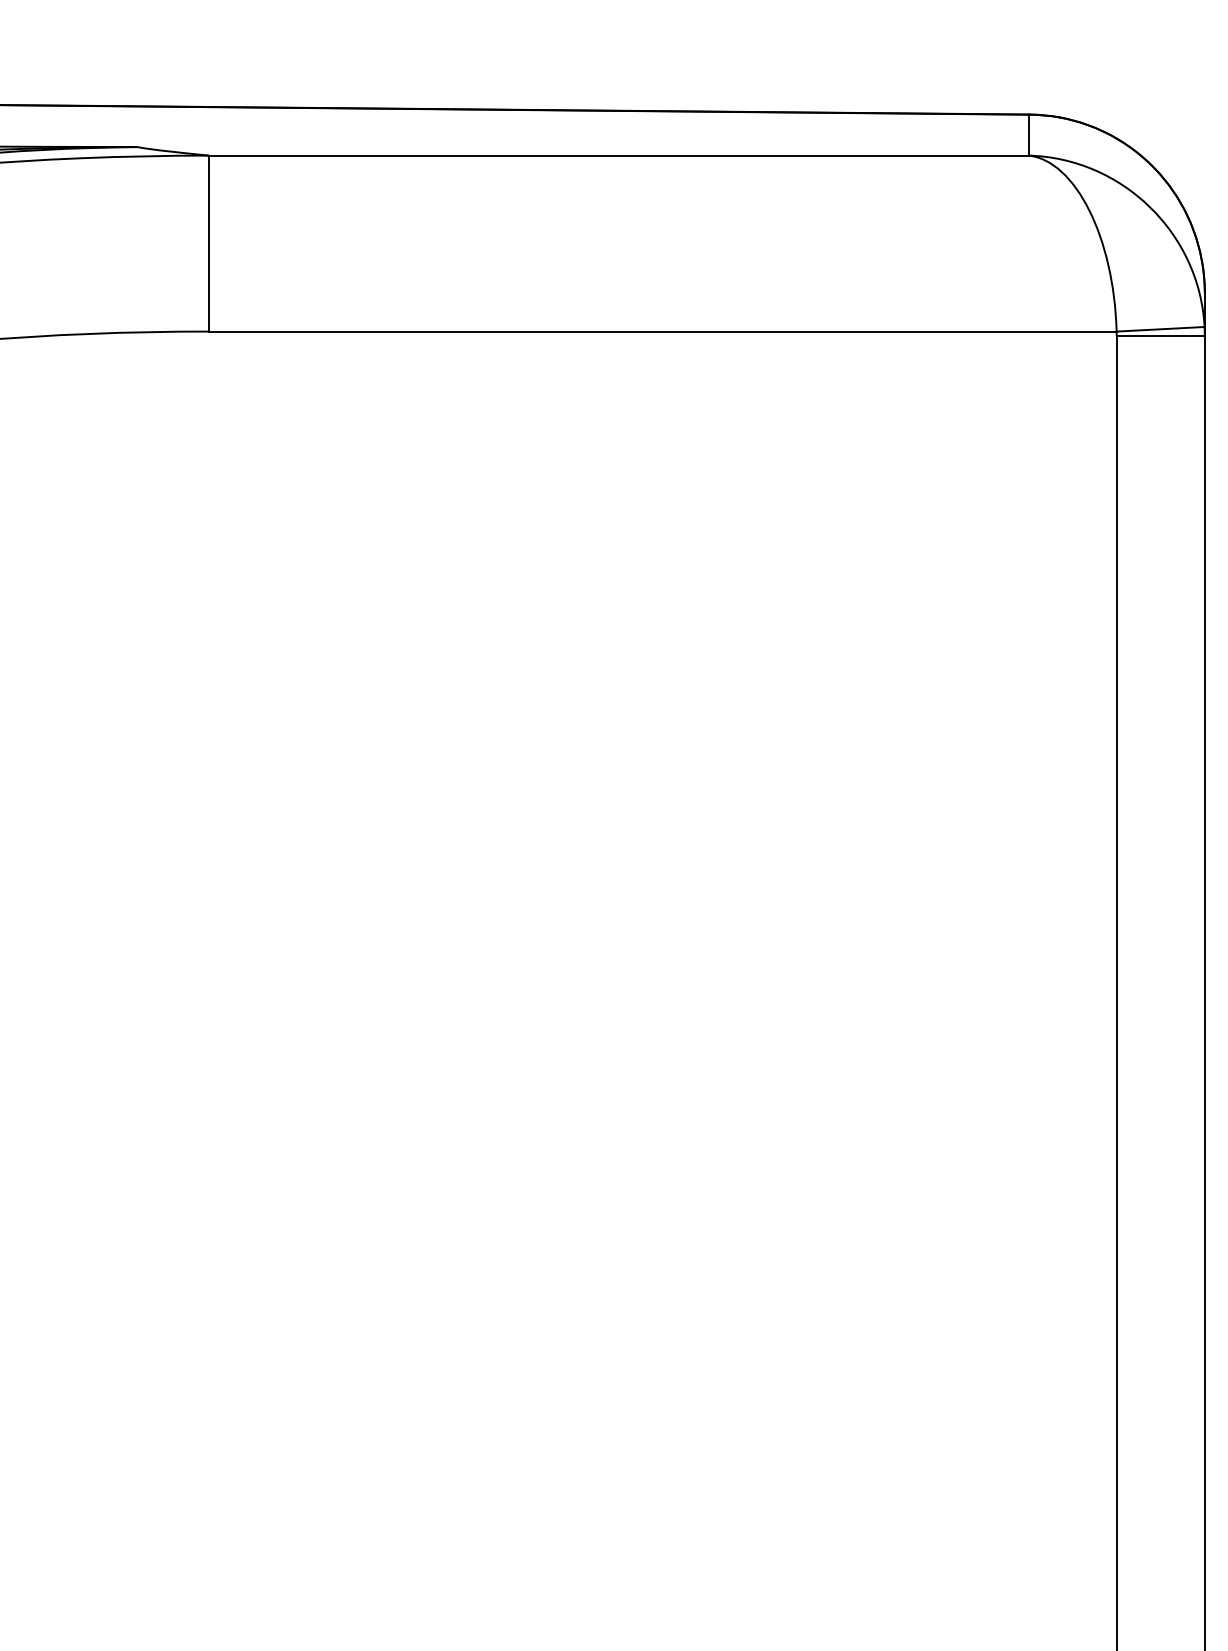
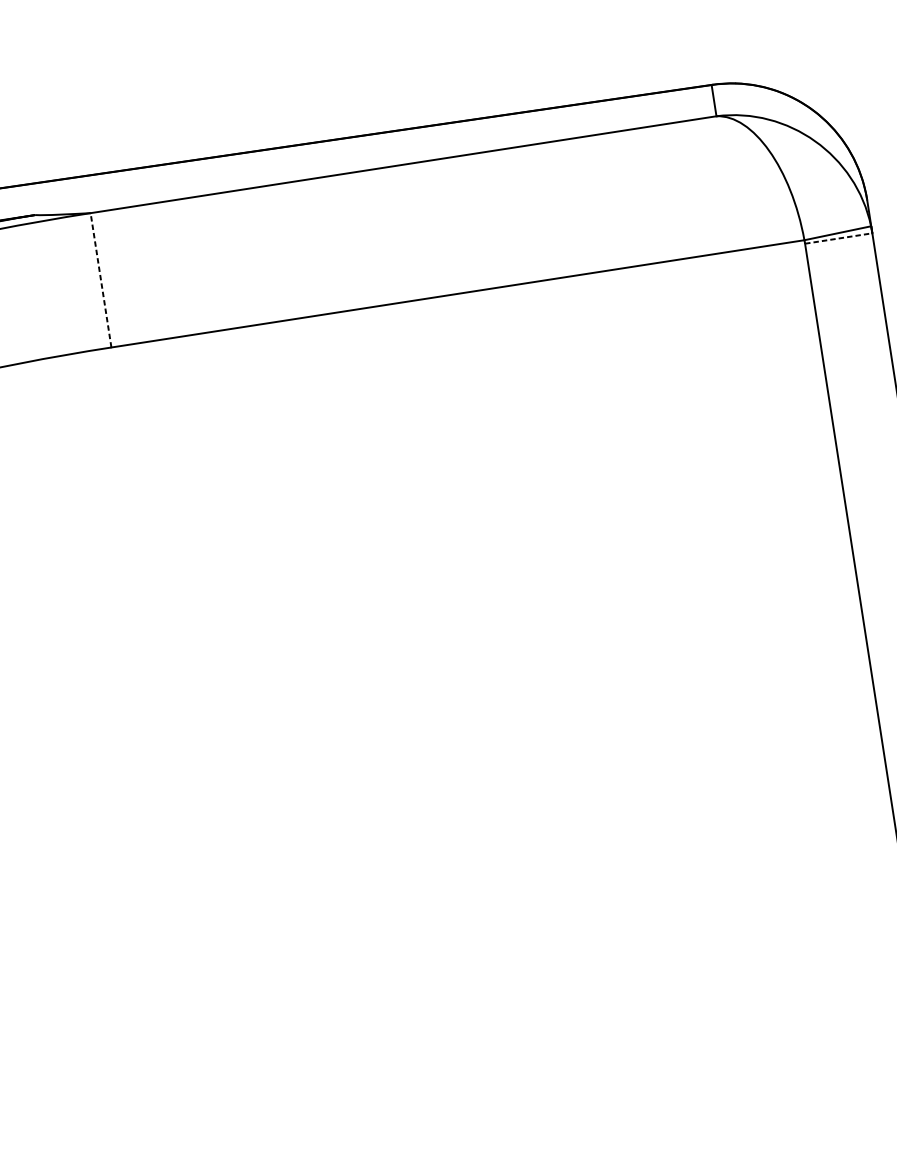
line: (208, 243) -> (100, 280), solid -> dashed
line: (1161, 336) -> (839, 238), solid -> dashed

